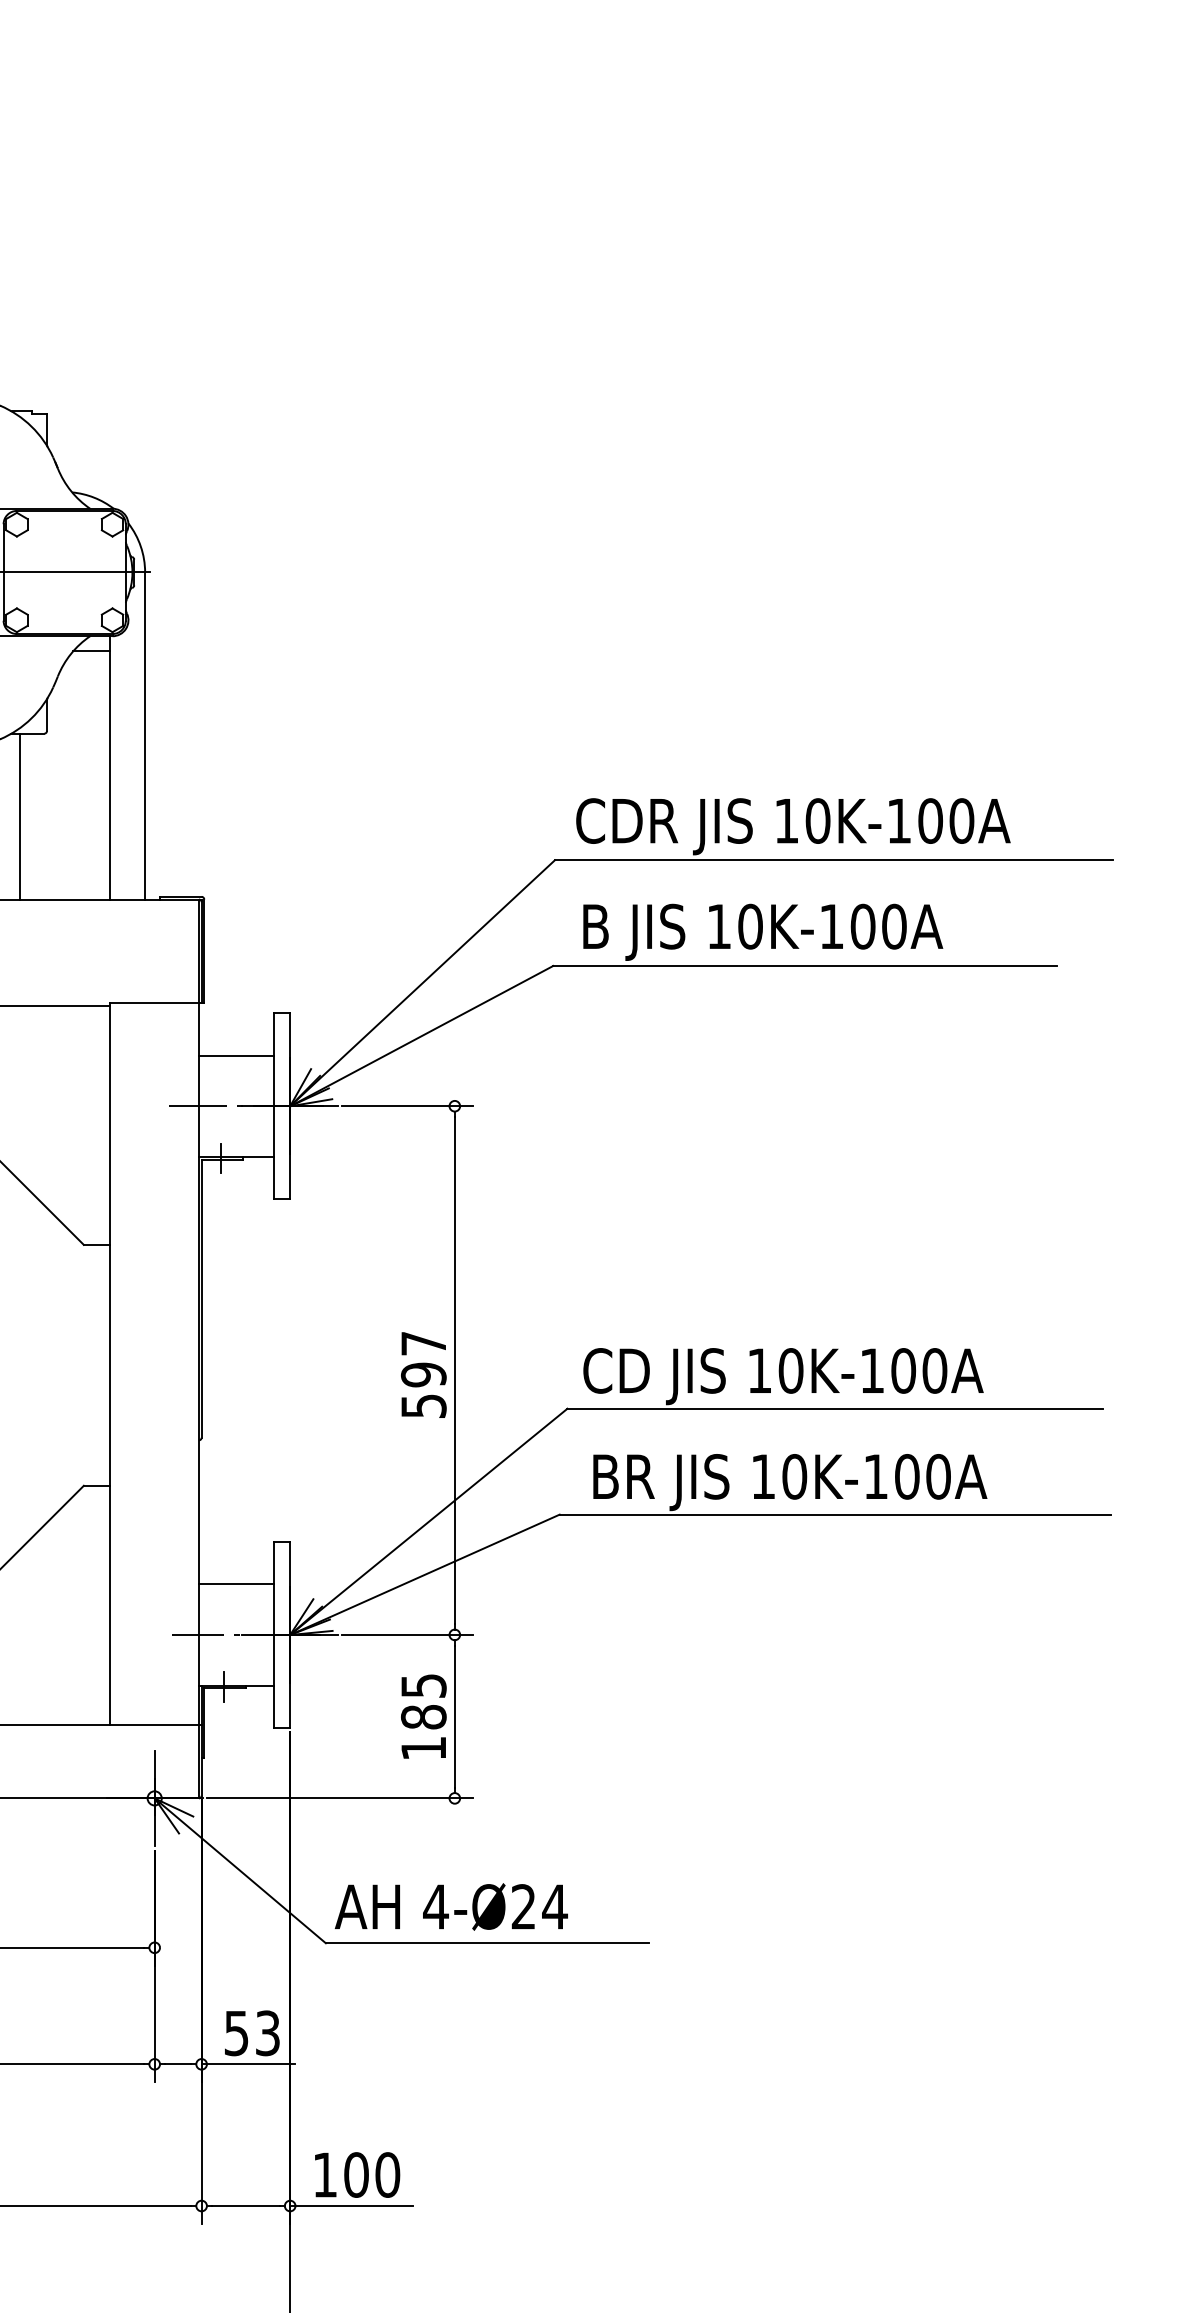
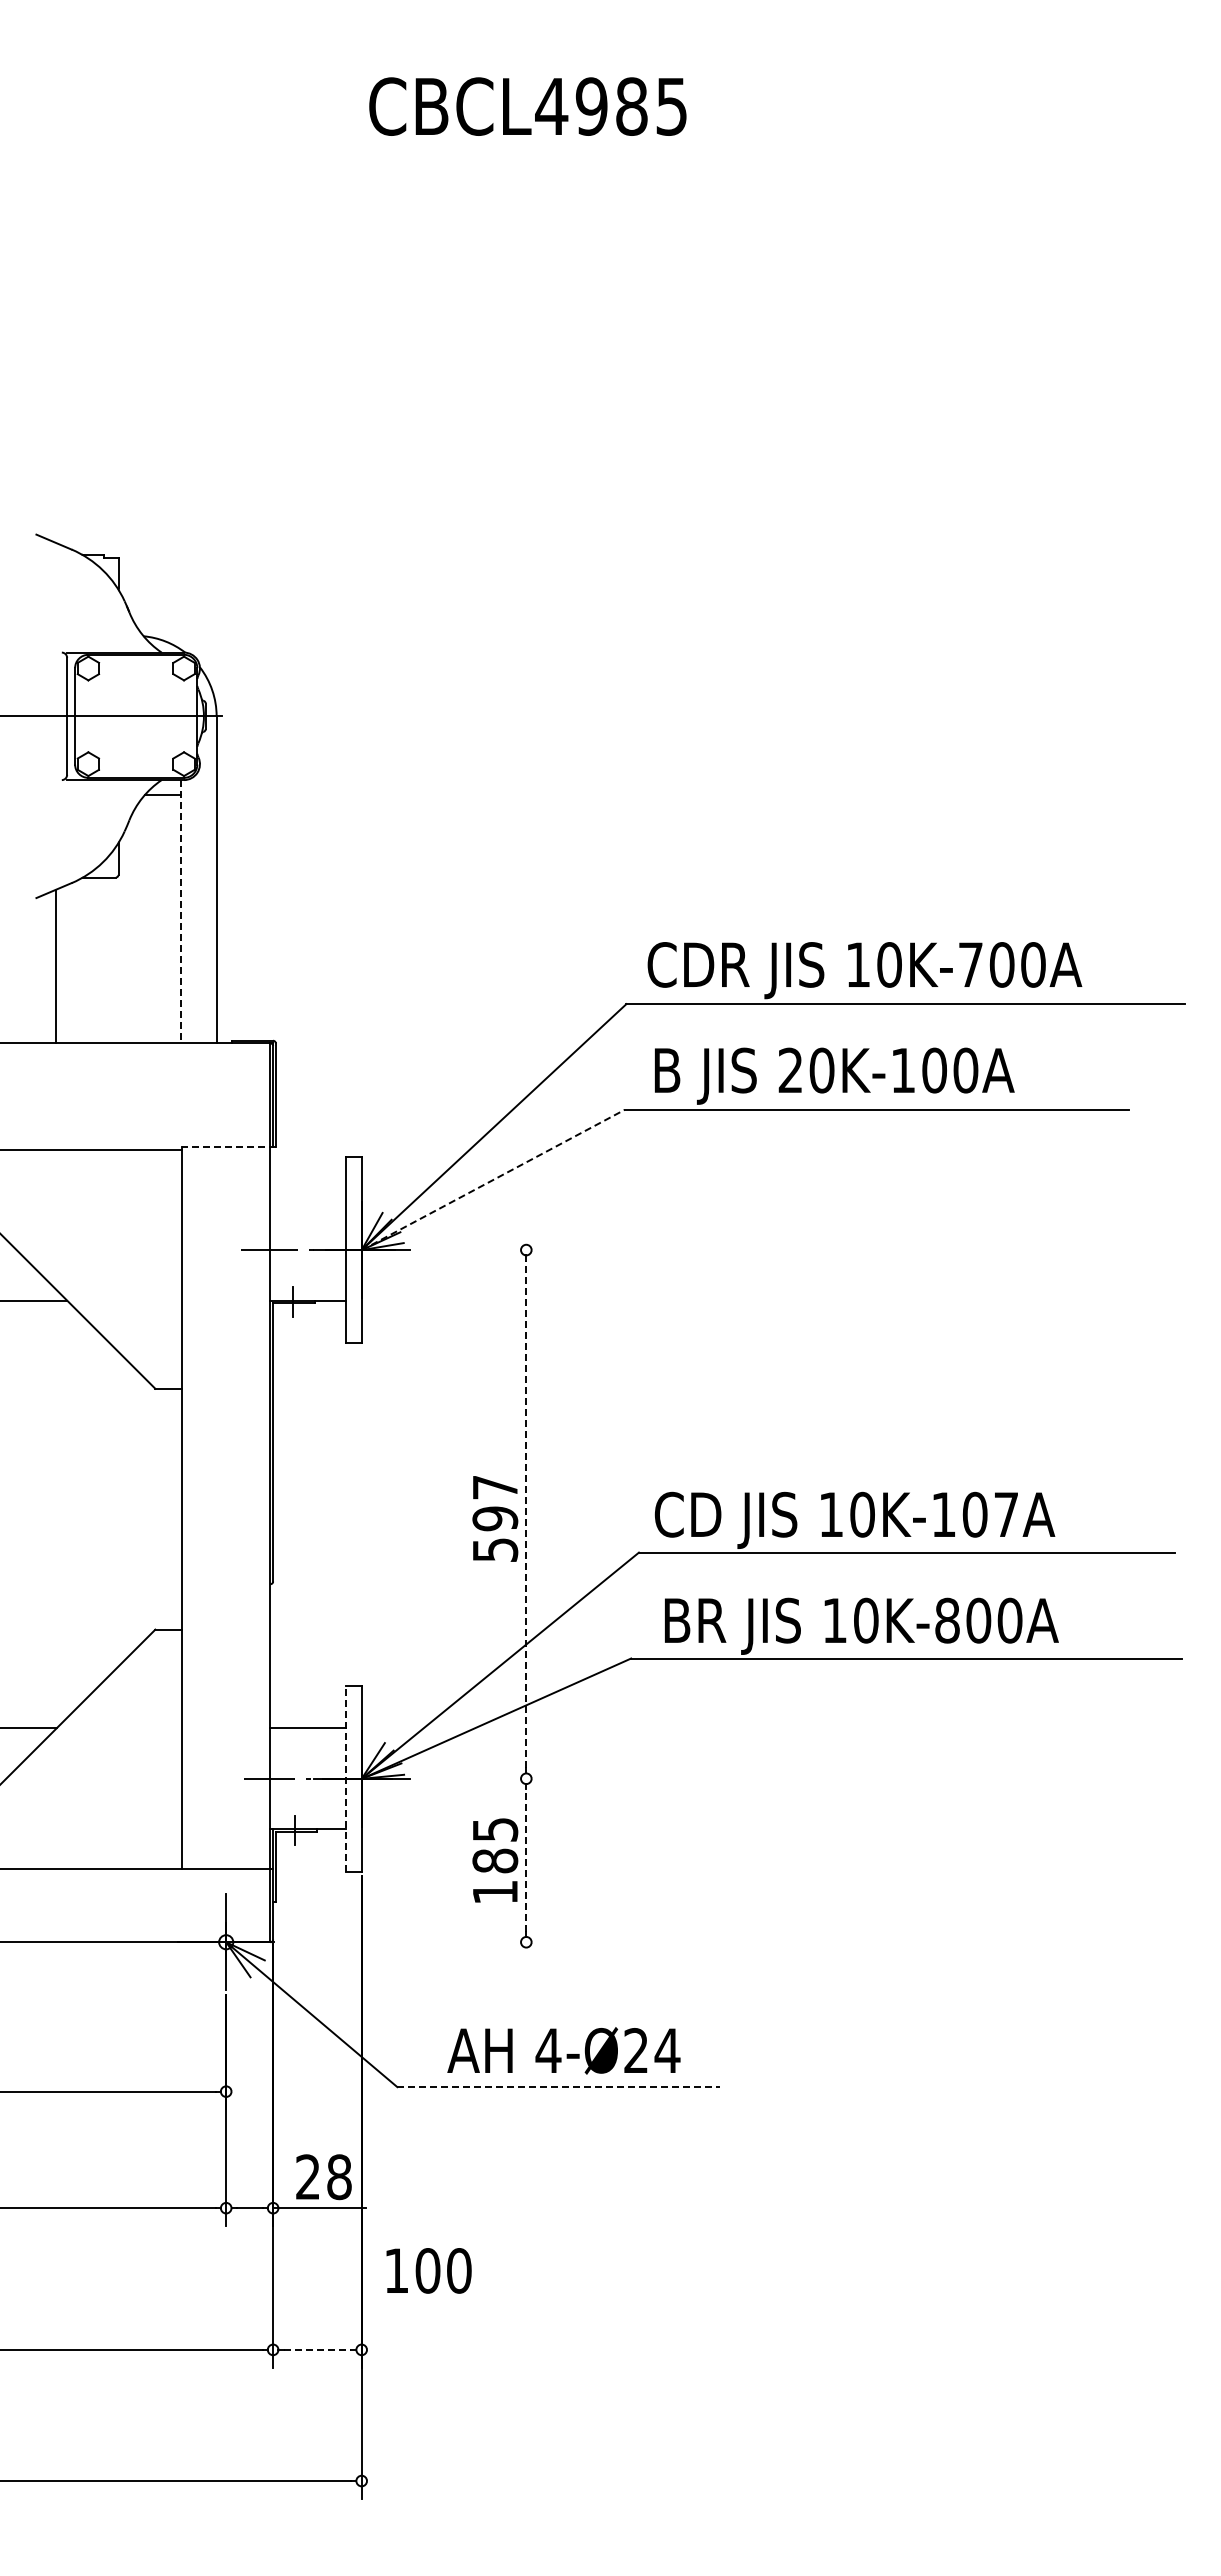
line: (109, 767) -> (181, 911), solid -> dashed
line: (19, 816) -> (91, 960), removed
text: (898, 820) -> (970, 964), 10K-100A -> 10K-700A
text: (717, 925) -> (789, 1069), 10K-100A -> 20K-100A
line: (156, 1003) -> (228, 1147), solid -> dashed
line: (421, 1035) -> (493, 1179), solid -> dashed
line: (235, 1055) -> (307, 1199), removed
line: (406, 1106) -> (478, 1250), removed
line: (454, 1370) -> (526, 1514), solid -> dashed
text: (934, 1370) -> (1006, 1514), 10K-100A -> 10K-107A
text: (875, 1476) -> (947, 1620), 10K-100A -> 10K-800A
line: (273, 1634) -> (345, 1778), solid -> dashed
line: (406, 1634) -> (478, 1778), removed
line: (454, 1716) -> (526, 1860), solid -> dashed
line: (339, 1798) -> (411, 1942), removed
text: (450, 1906) -> (563, 2050), moved
line: (487, 1943) -> (559, 2087), solid -> dashed
text: (251, 2033) -> (323, 2177), 53 -> 28
text: (356, 2174) -> (428, 2270), moved
line: (245, 2205) -> (317, 2349), solid -> dashed
line: (350, 2205) -> (422, 2349), removed

